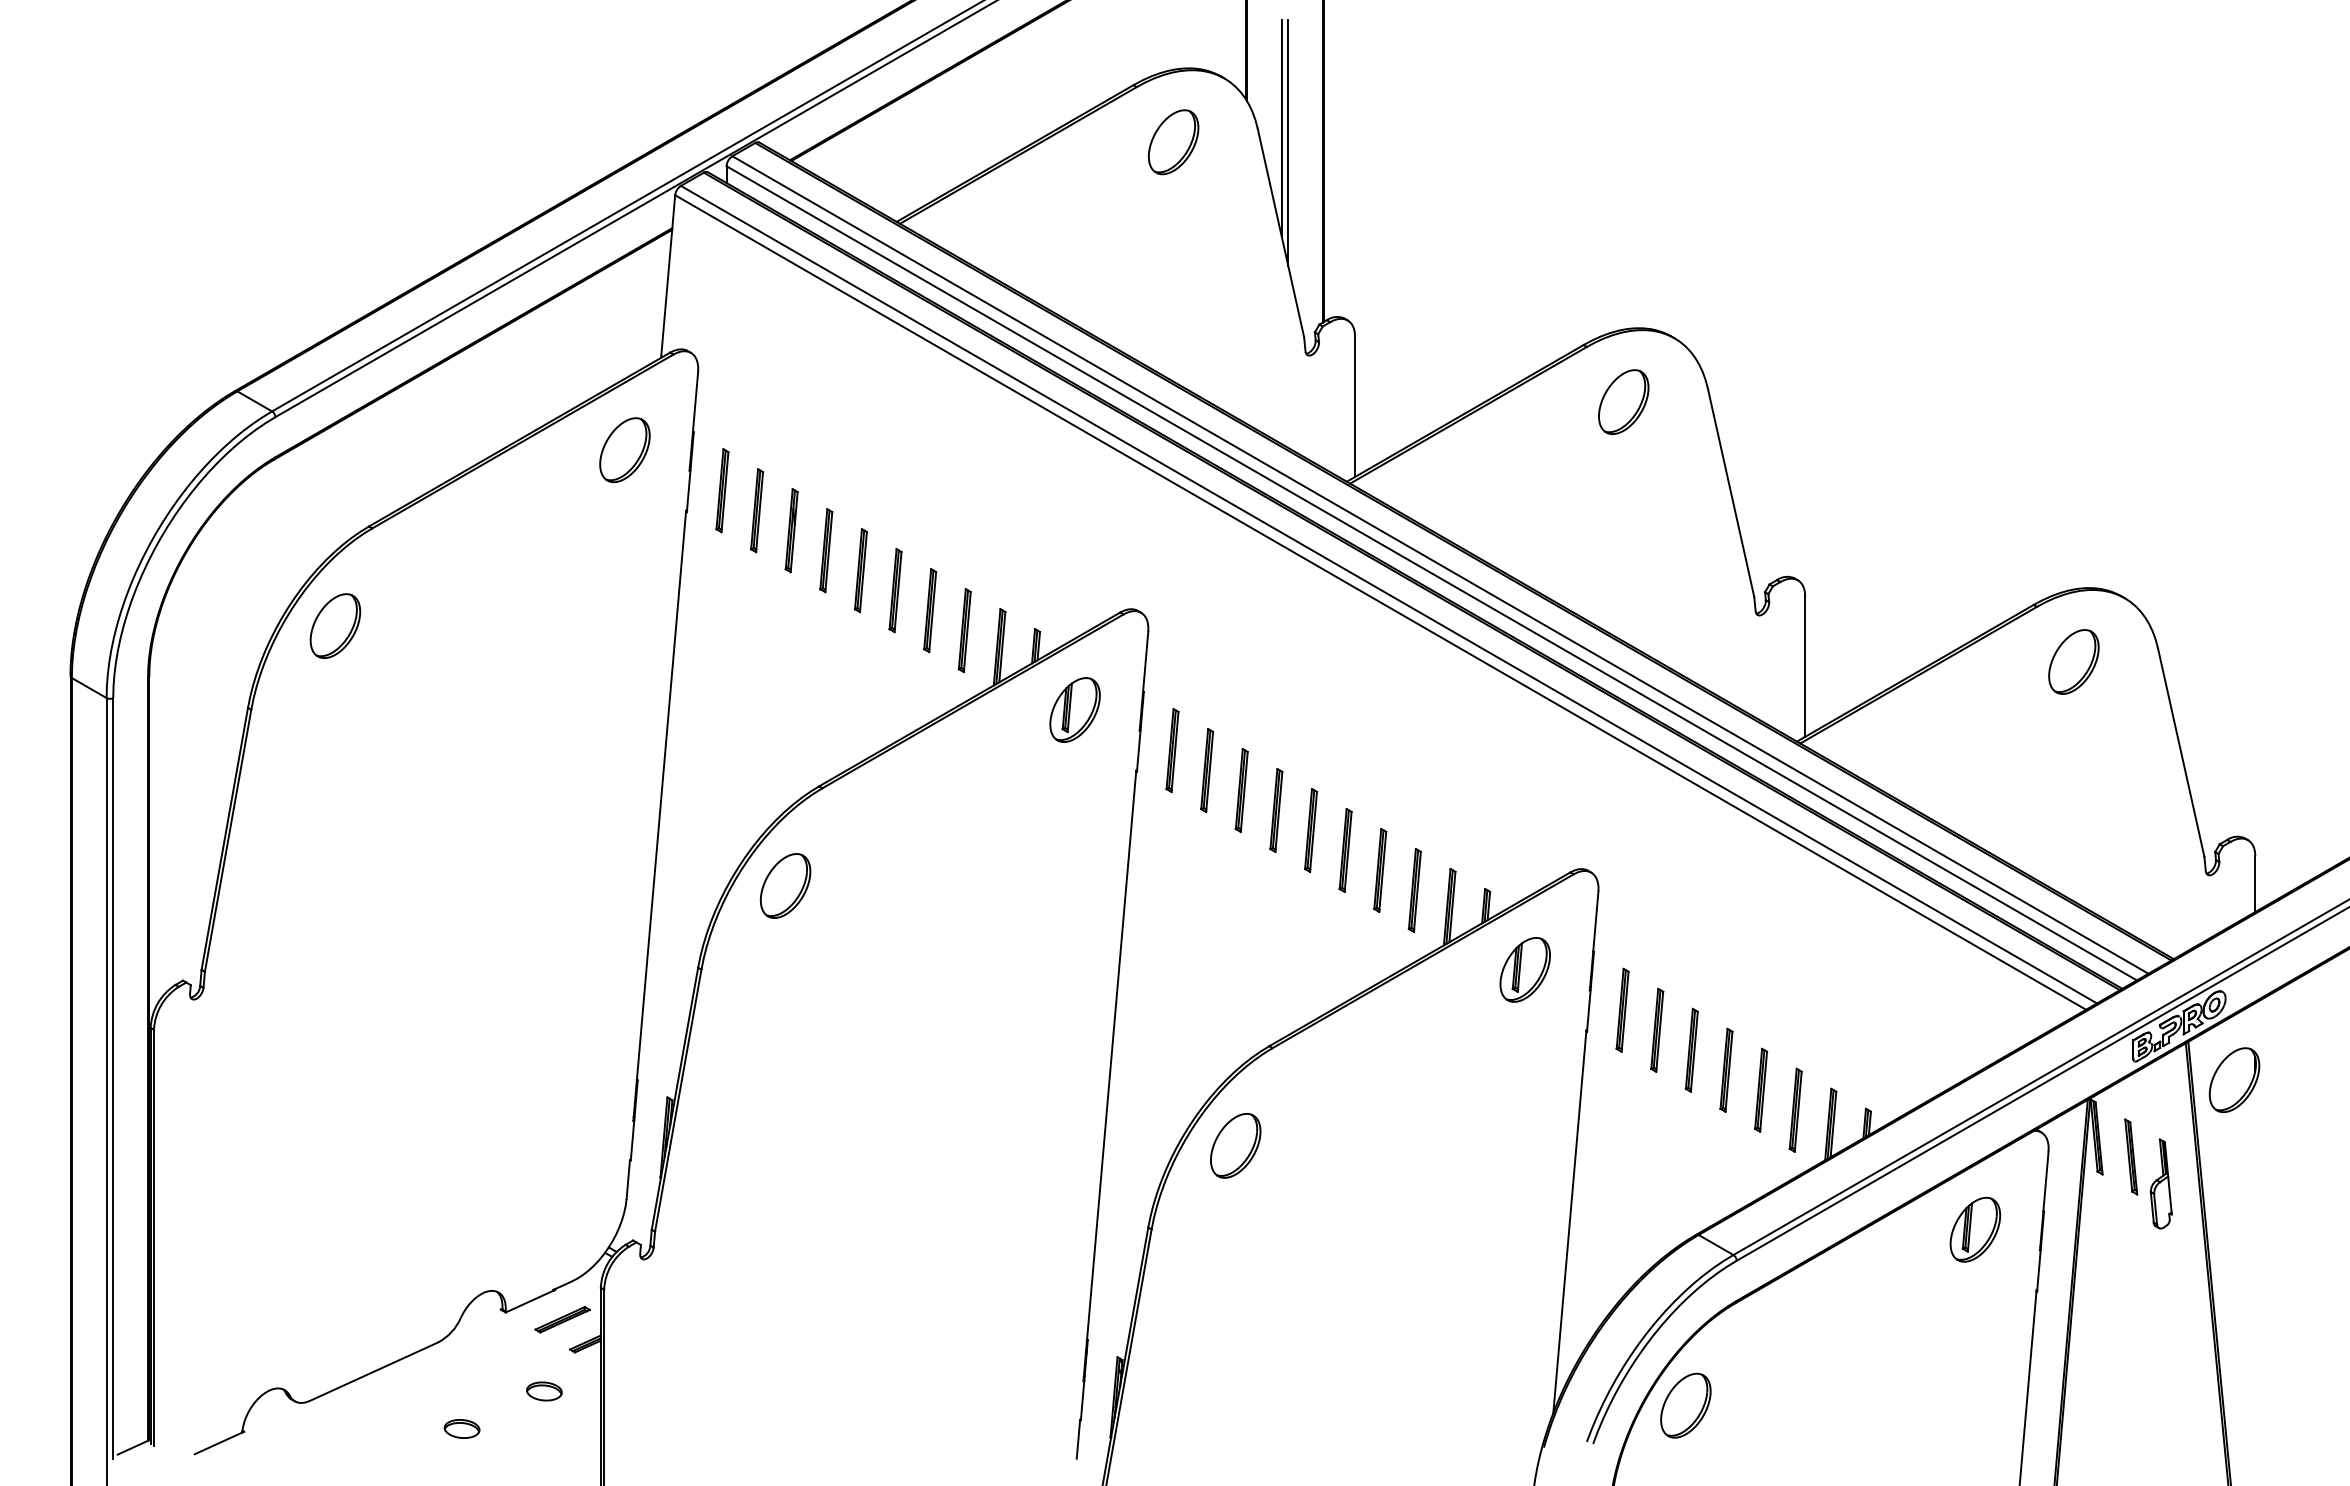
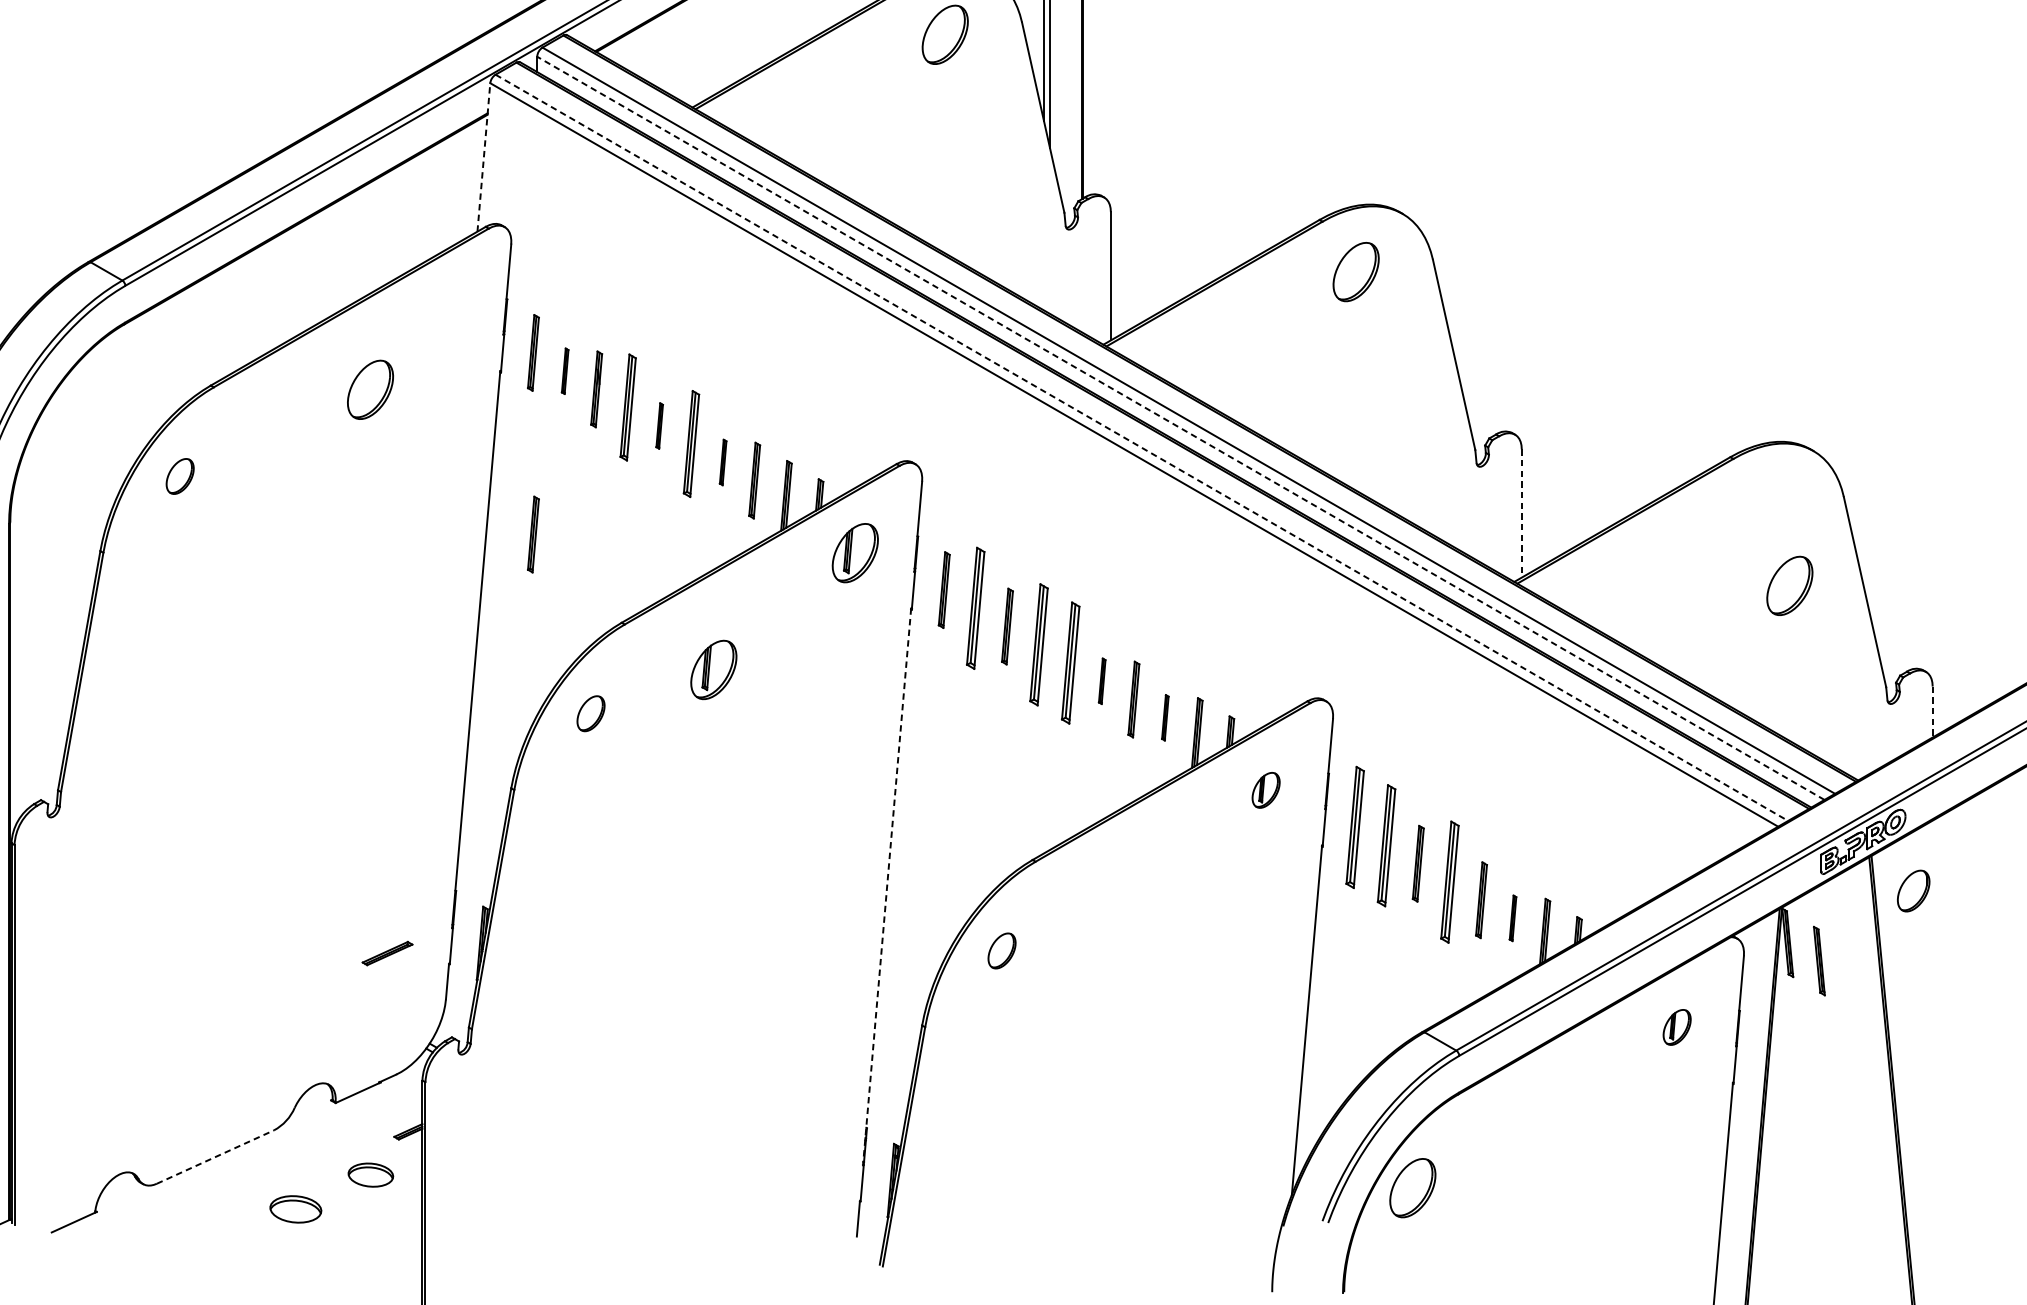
line: (668, 276) -> (484, 157), solid -> dashed
part: (624, 450) -> (370, 390), moved
part: (757, 510) -> (565, 370), size x0.6
part: (826, 550) -> (628, 407), size x1.4
part: (860, 570) -> (659, 425), size x0.6
line: (1431, 573) -> (1180, 428), solid -> dashed
part: (895, 590) -> (691, 444), size x1.4
line: (1389, 594) -> (1142, 447), solid -> dashed
part: (930, 610) -> (723, 462), size x0.6
part: (335, 625) -> (180, 475), size x0.6
part: (2073, 661) -> (1789, 585), moved
line: (1805, 667) -> (1522, 514), solid -> dashed
part: (722, 689) -> (533, 534), added
part: (1207, 770) -> (976, 608), size x1.6
part: (1276, 810) -> (1039, 644), size x1.6
part: (1310, 830) -> (1070, 663), size x1.6
part: (919, 837) -> (713, 669), added
part: (1345, 850) -> (1102, 681), size x0.6
line: (2255, 884) -> (1932, 712), solid -> dashed
part: (785, 885) -> (591, 713), size x0.6
part: (1414, 890) -> (1165, 717), size x0.6
part: (1524, 969) -> (1265, 789), size x0.6
part: (1622, 1009) -> (1355, 826), size x1.6
part: (1657, 1029) -> (1386, 844), size x1.6
part: (1726, 1069) -> (1449, 881), size x1.6
line: (1109, 1076) -> (886, 887), solid -> dashed
part: (2234, 1080) -> (1913, 891), size x0.7
part: (1795, 1109) -> (1512, 917), size x0.6
part: (1235, 1145) -> (1001, 950), size x0.6
part: (2160, 1183) -> (1846, 985), removed
part: (1975, 1229) -> (1677, 1027), size x0.6
part: (562, 1319) -> (387, 953), moved
line: (374, 1371) -> (215, 1156), solid -> dashed
part: (544, 1391) -> (371, 1175), size x1.4
part: (461, 1428) -> (295, 1208), size x1.6

